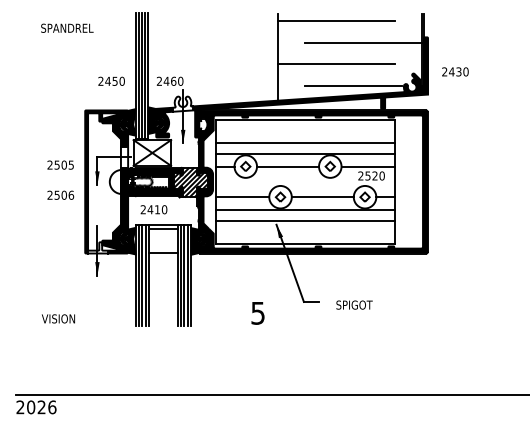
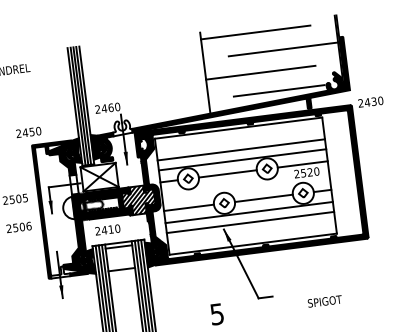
text: (455, 71) -> (370, 101), moved
text: (111, 80) -> (28, 131), moved
text: (354, 304) -> (324, 300), moved

